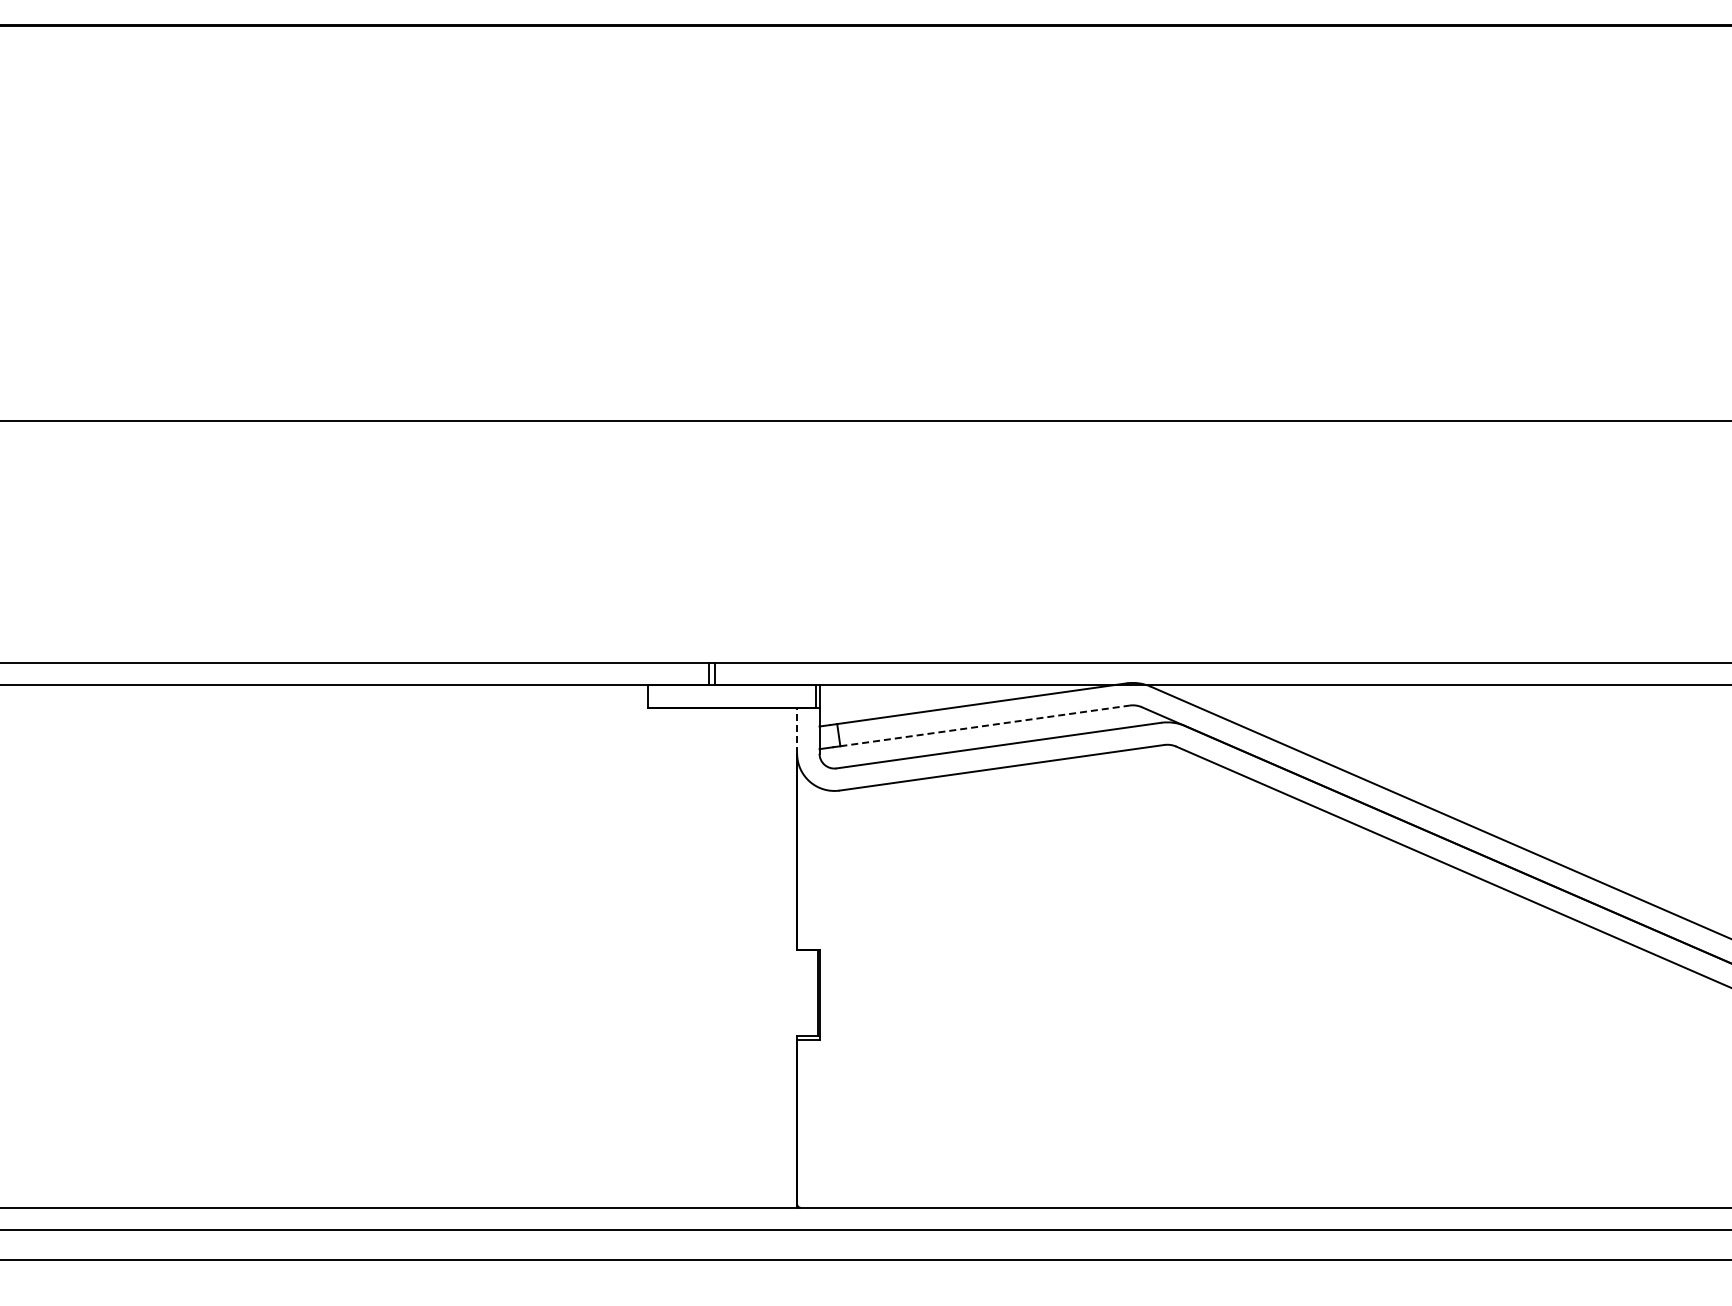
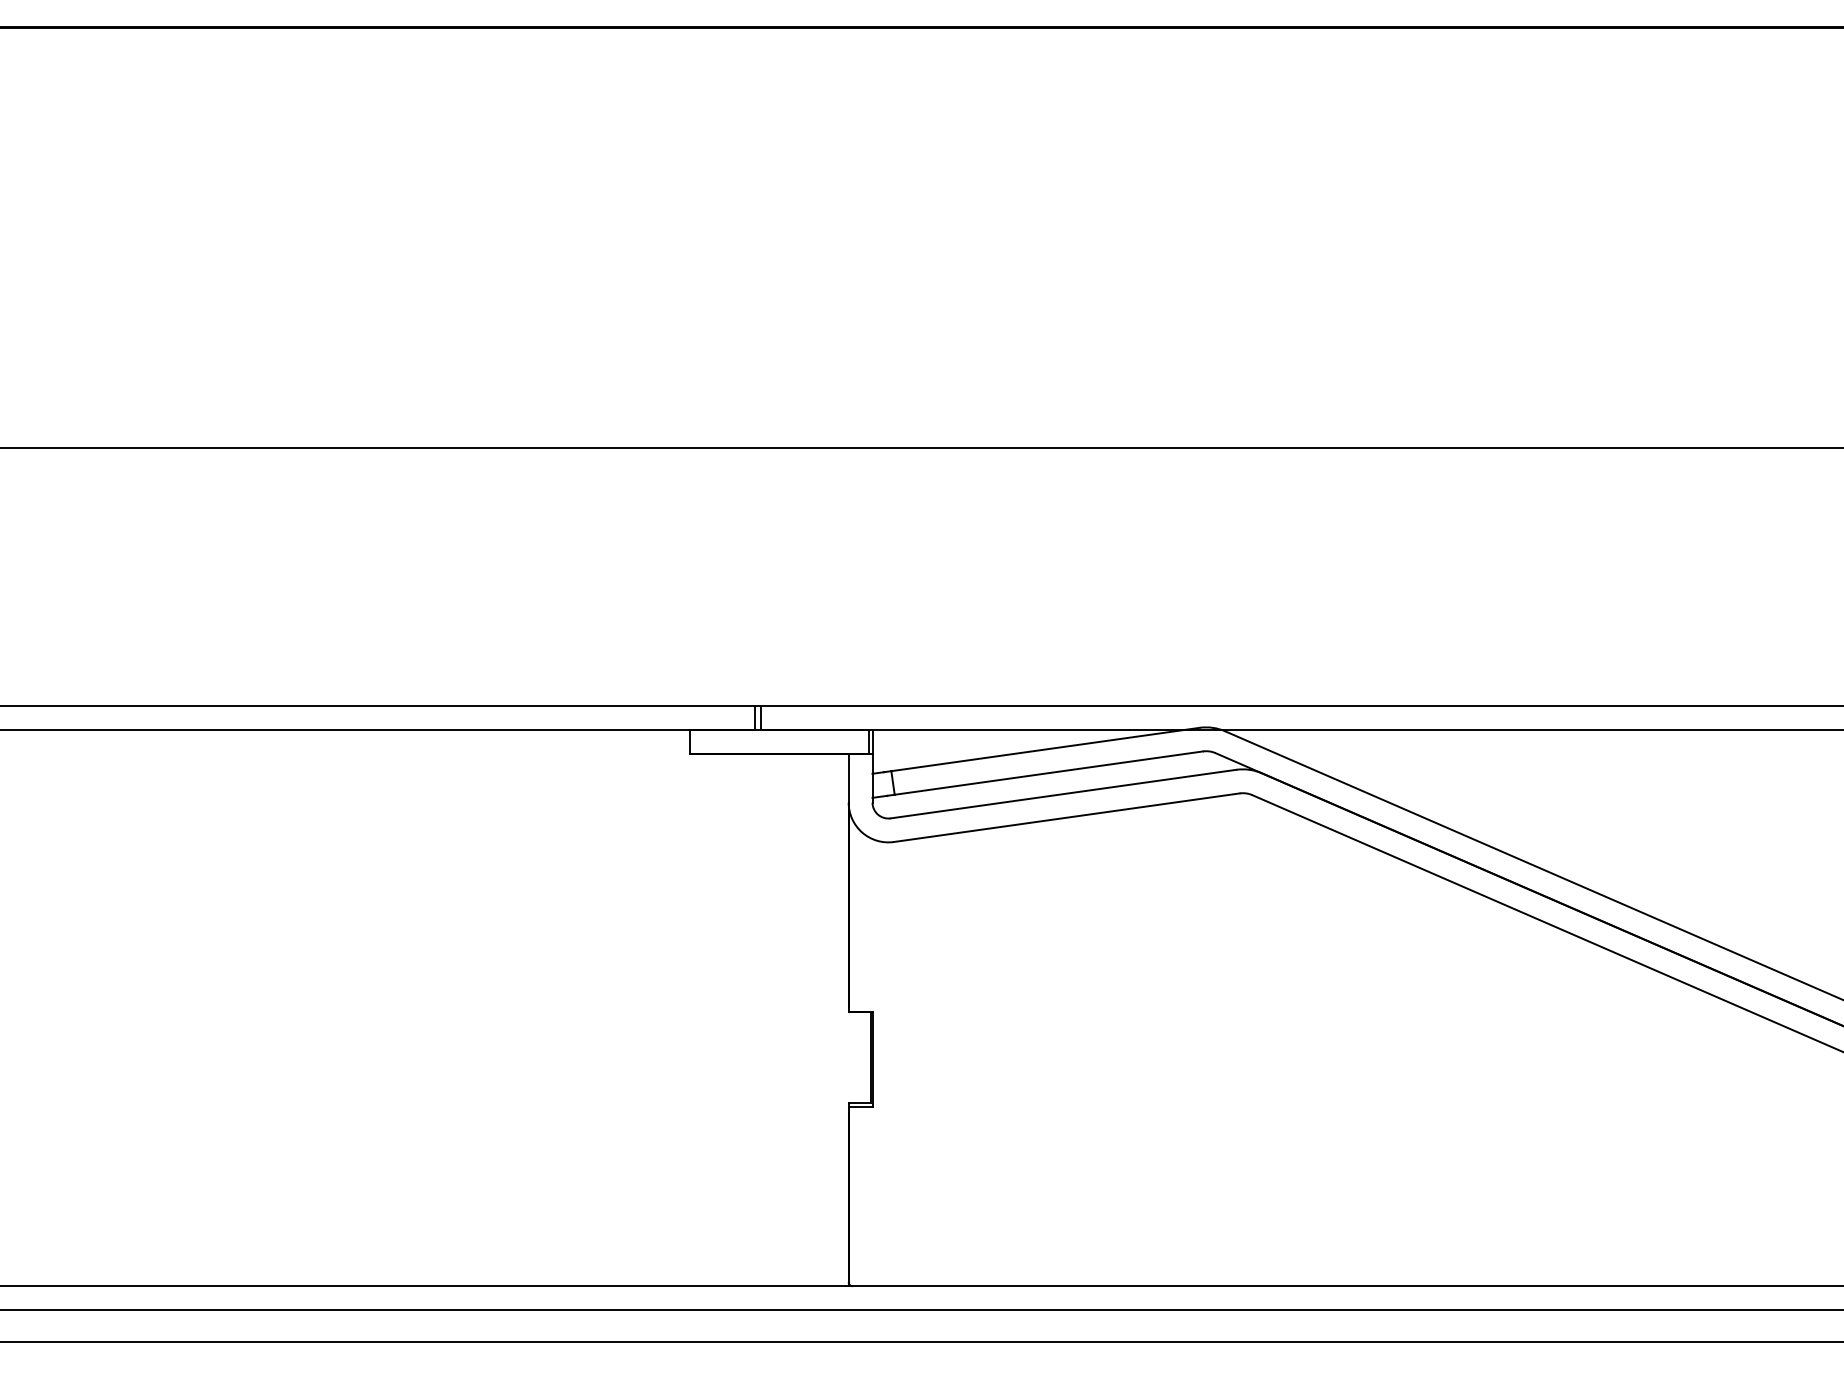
line: (985, 725) -> (1049, 772), dashed -> solid
line: (797, 730) -> (849, 778), dashed -> solid

